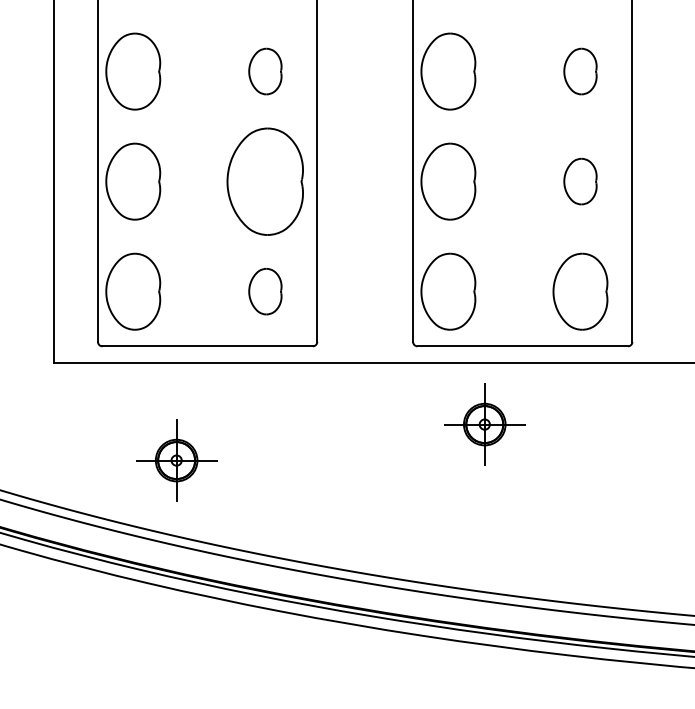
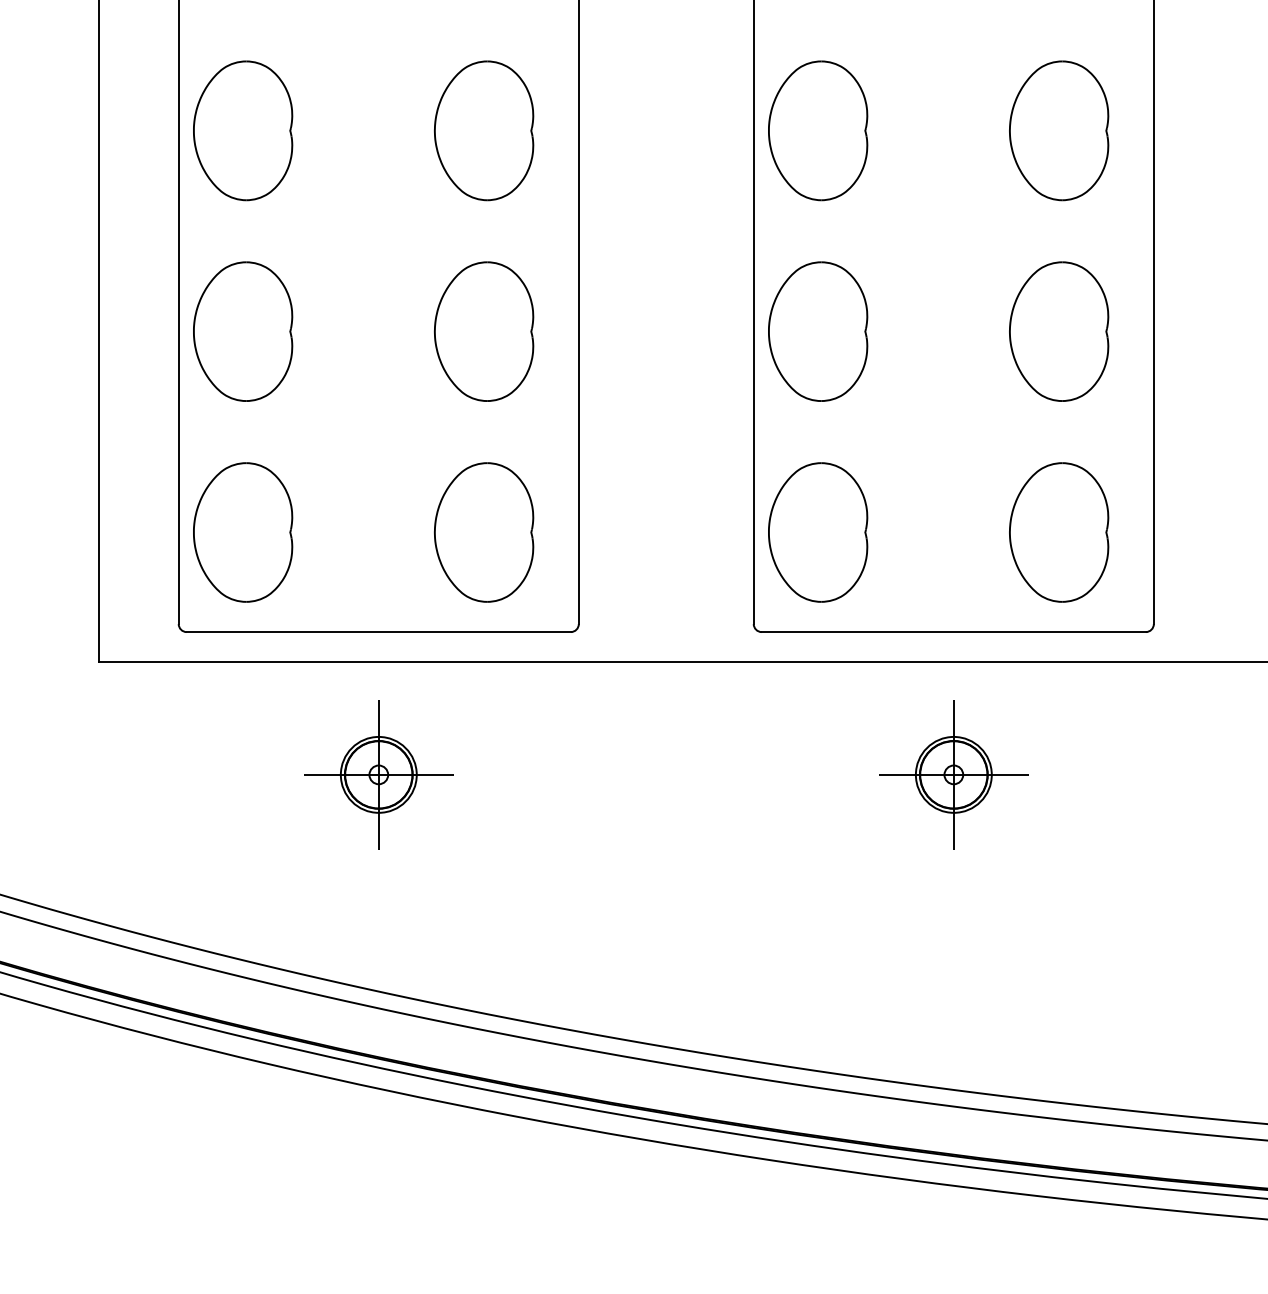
part: (265, 71) -> (484, 130), size x1.67
part: (580, 71) -> (1059, 130), size x1.67
part: (265, 181) -> (484, 331), size x0.71
part: (580, 181) -> (1059, 331), size x1.67
part: (265, 291) -> (484, 532), size x1.67
part: (484, 424) -> (953, 774), moved
part: (176, 460) -> (378, 774), moved

